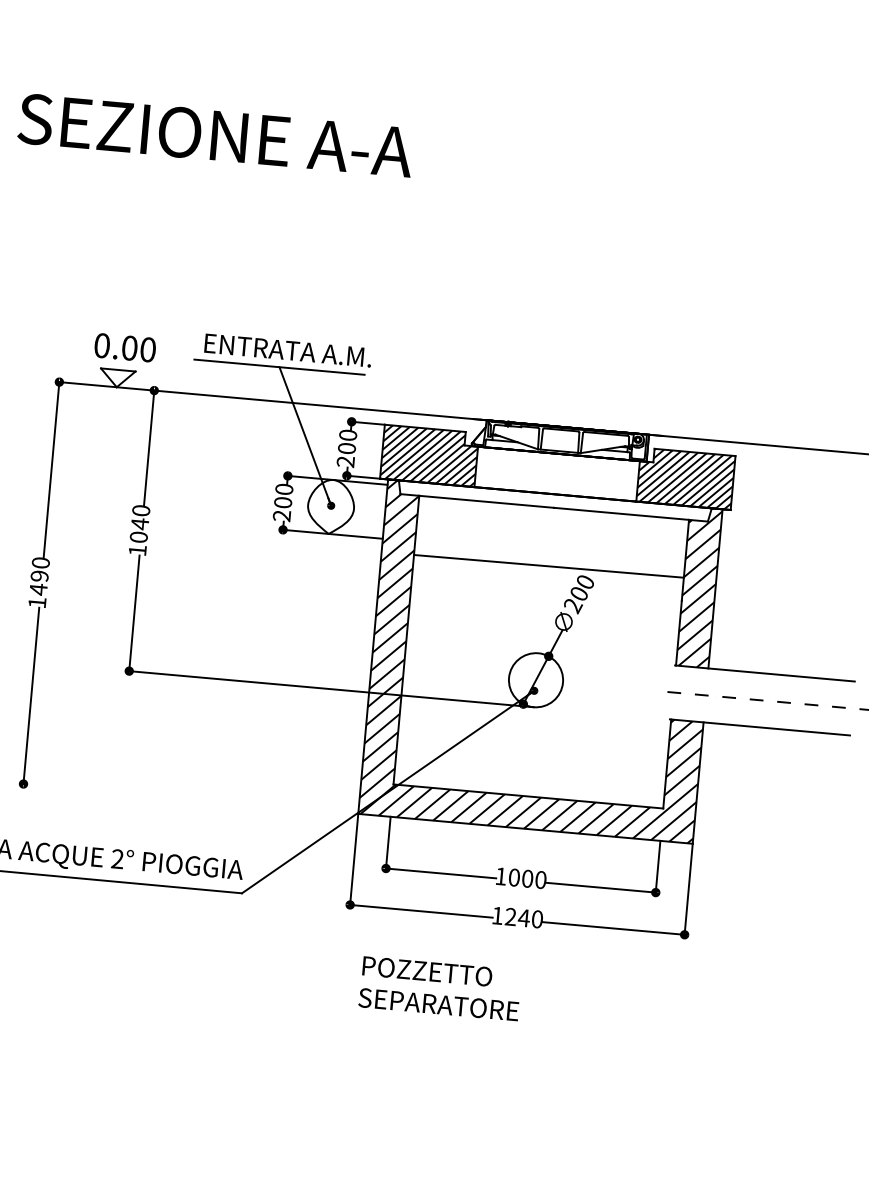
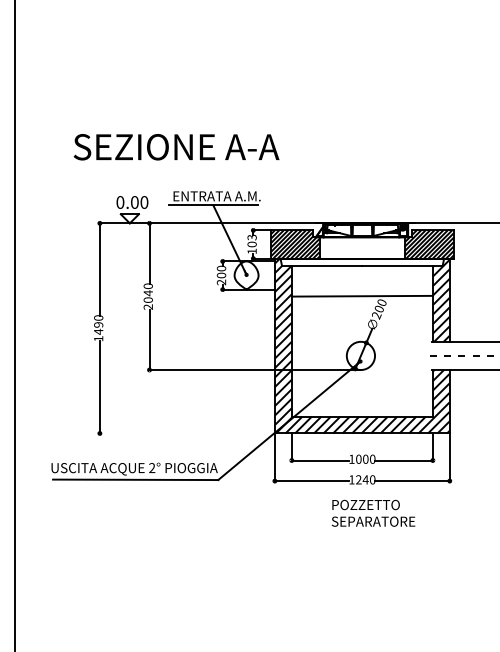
text: (215, 136) -> (176, 147), moved
text: (345, 448) -> (251, 244), 200 -> 103
text: (136, 549) -> (147, 306), 1040 -> 2040
text: (440, 987) -> (373, 512), moved

